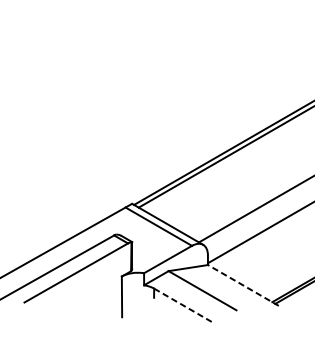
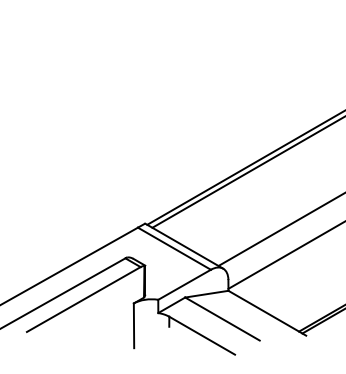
line: (243, 285) -> (267, 313), dashed -> solid
line: (184, 305) -> (202, 335), dashed -> solid

